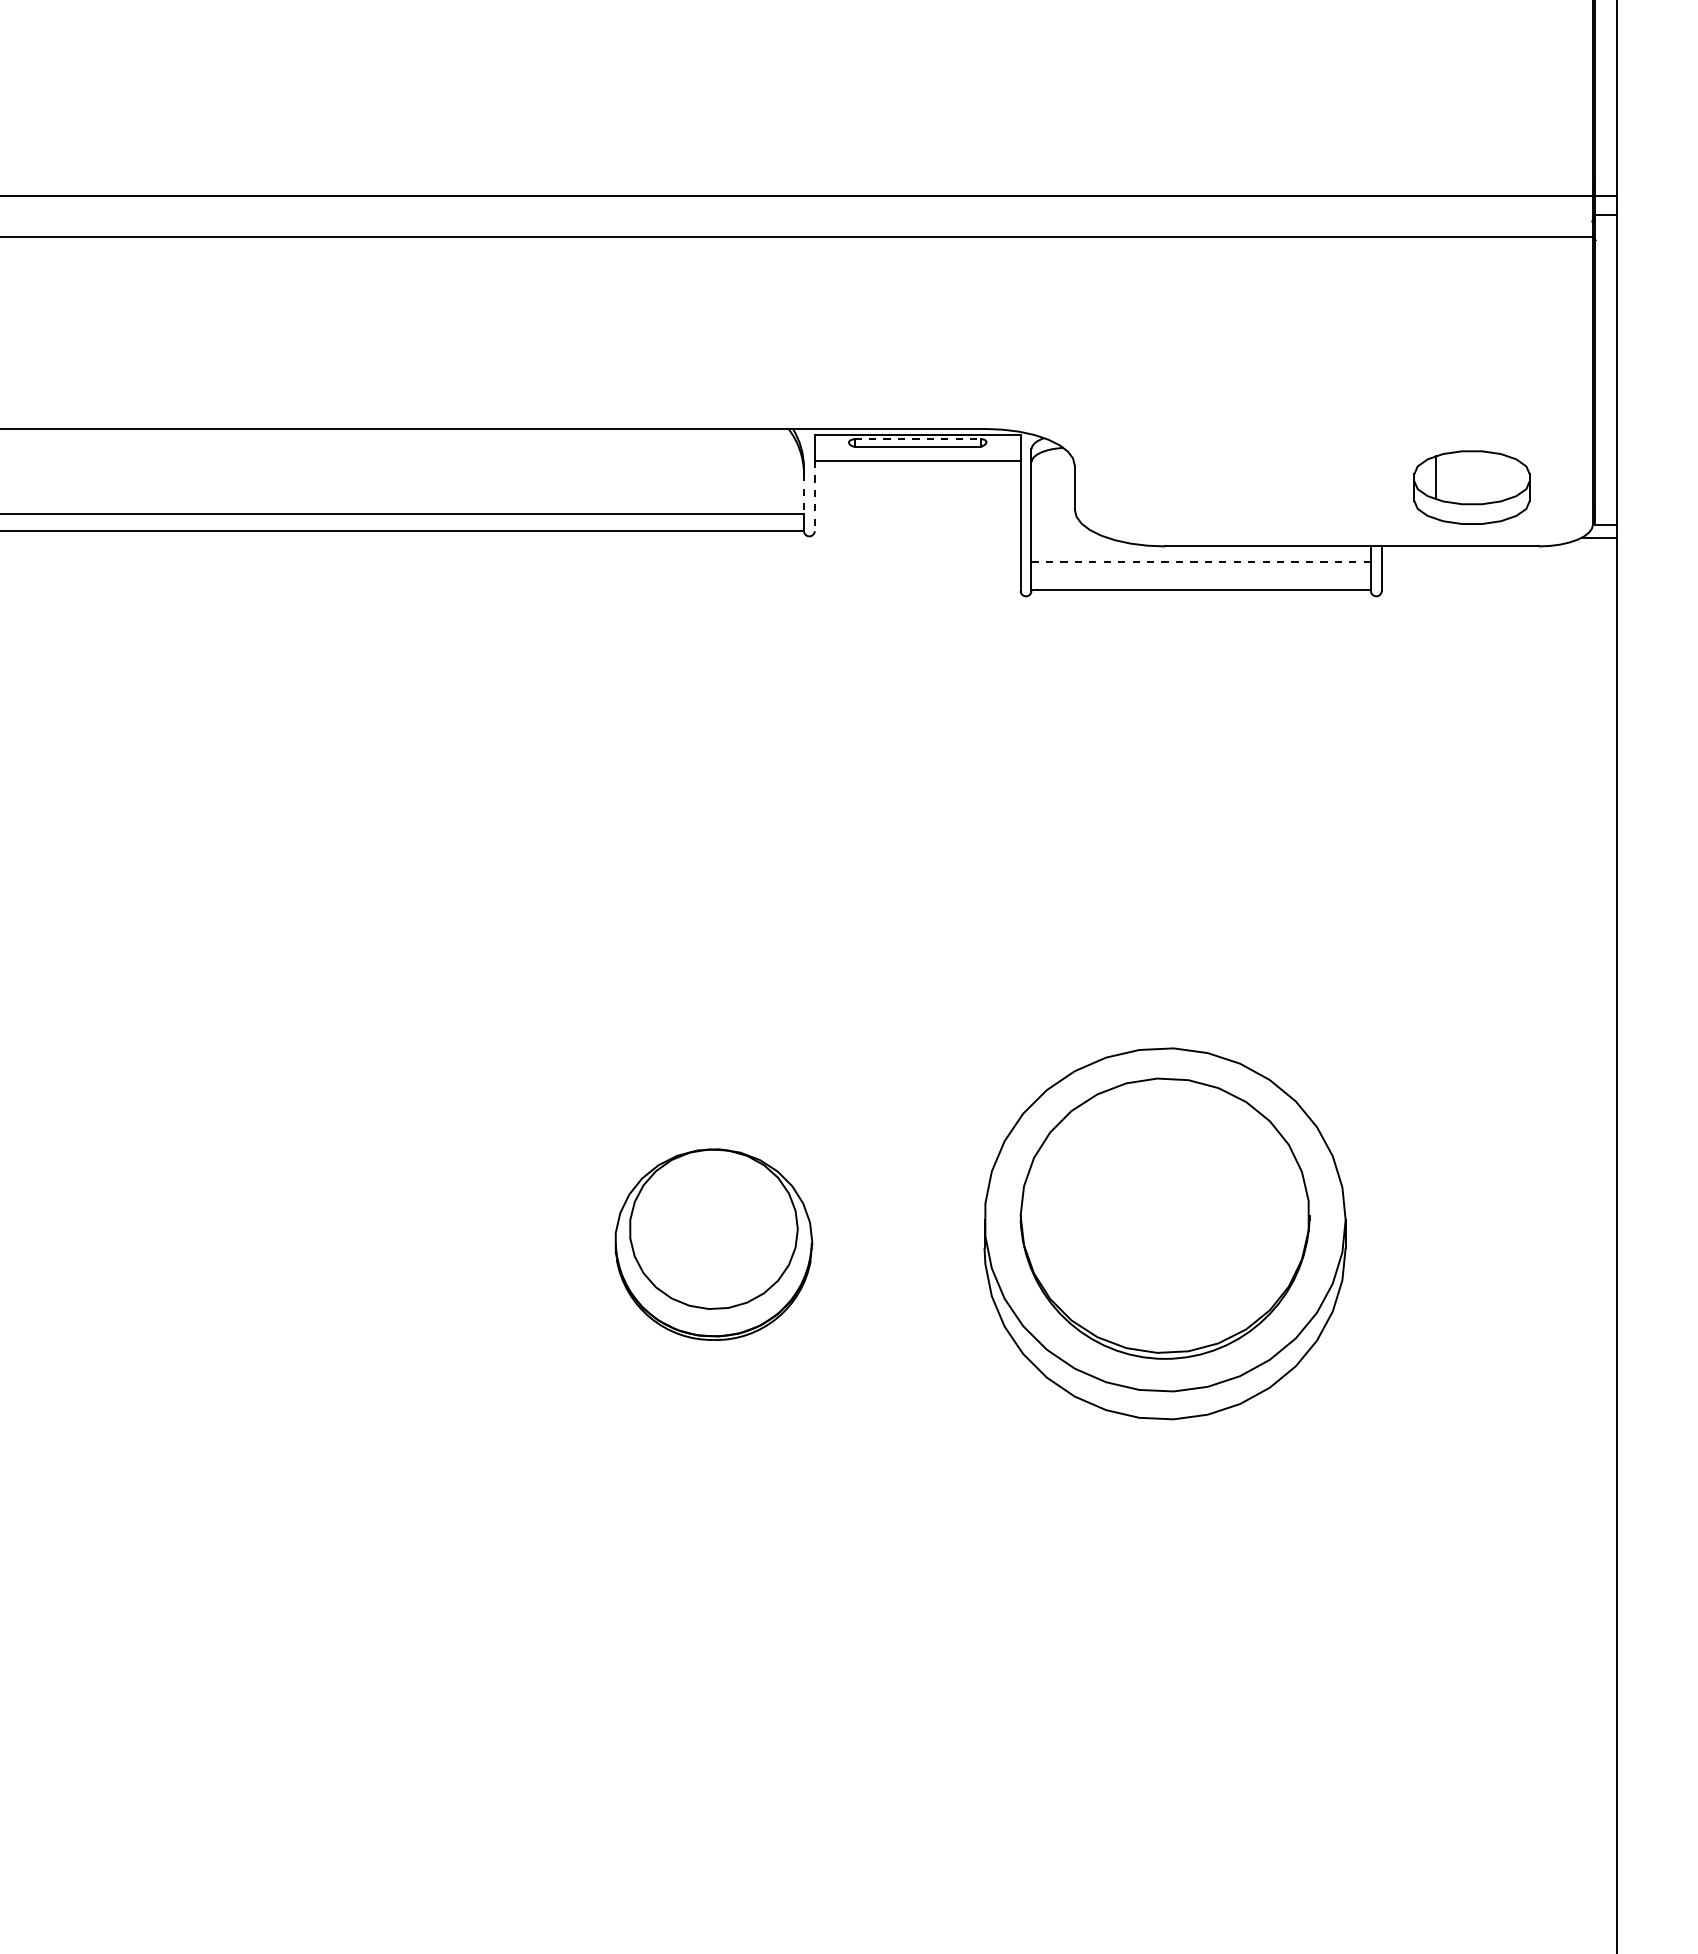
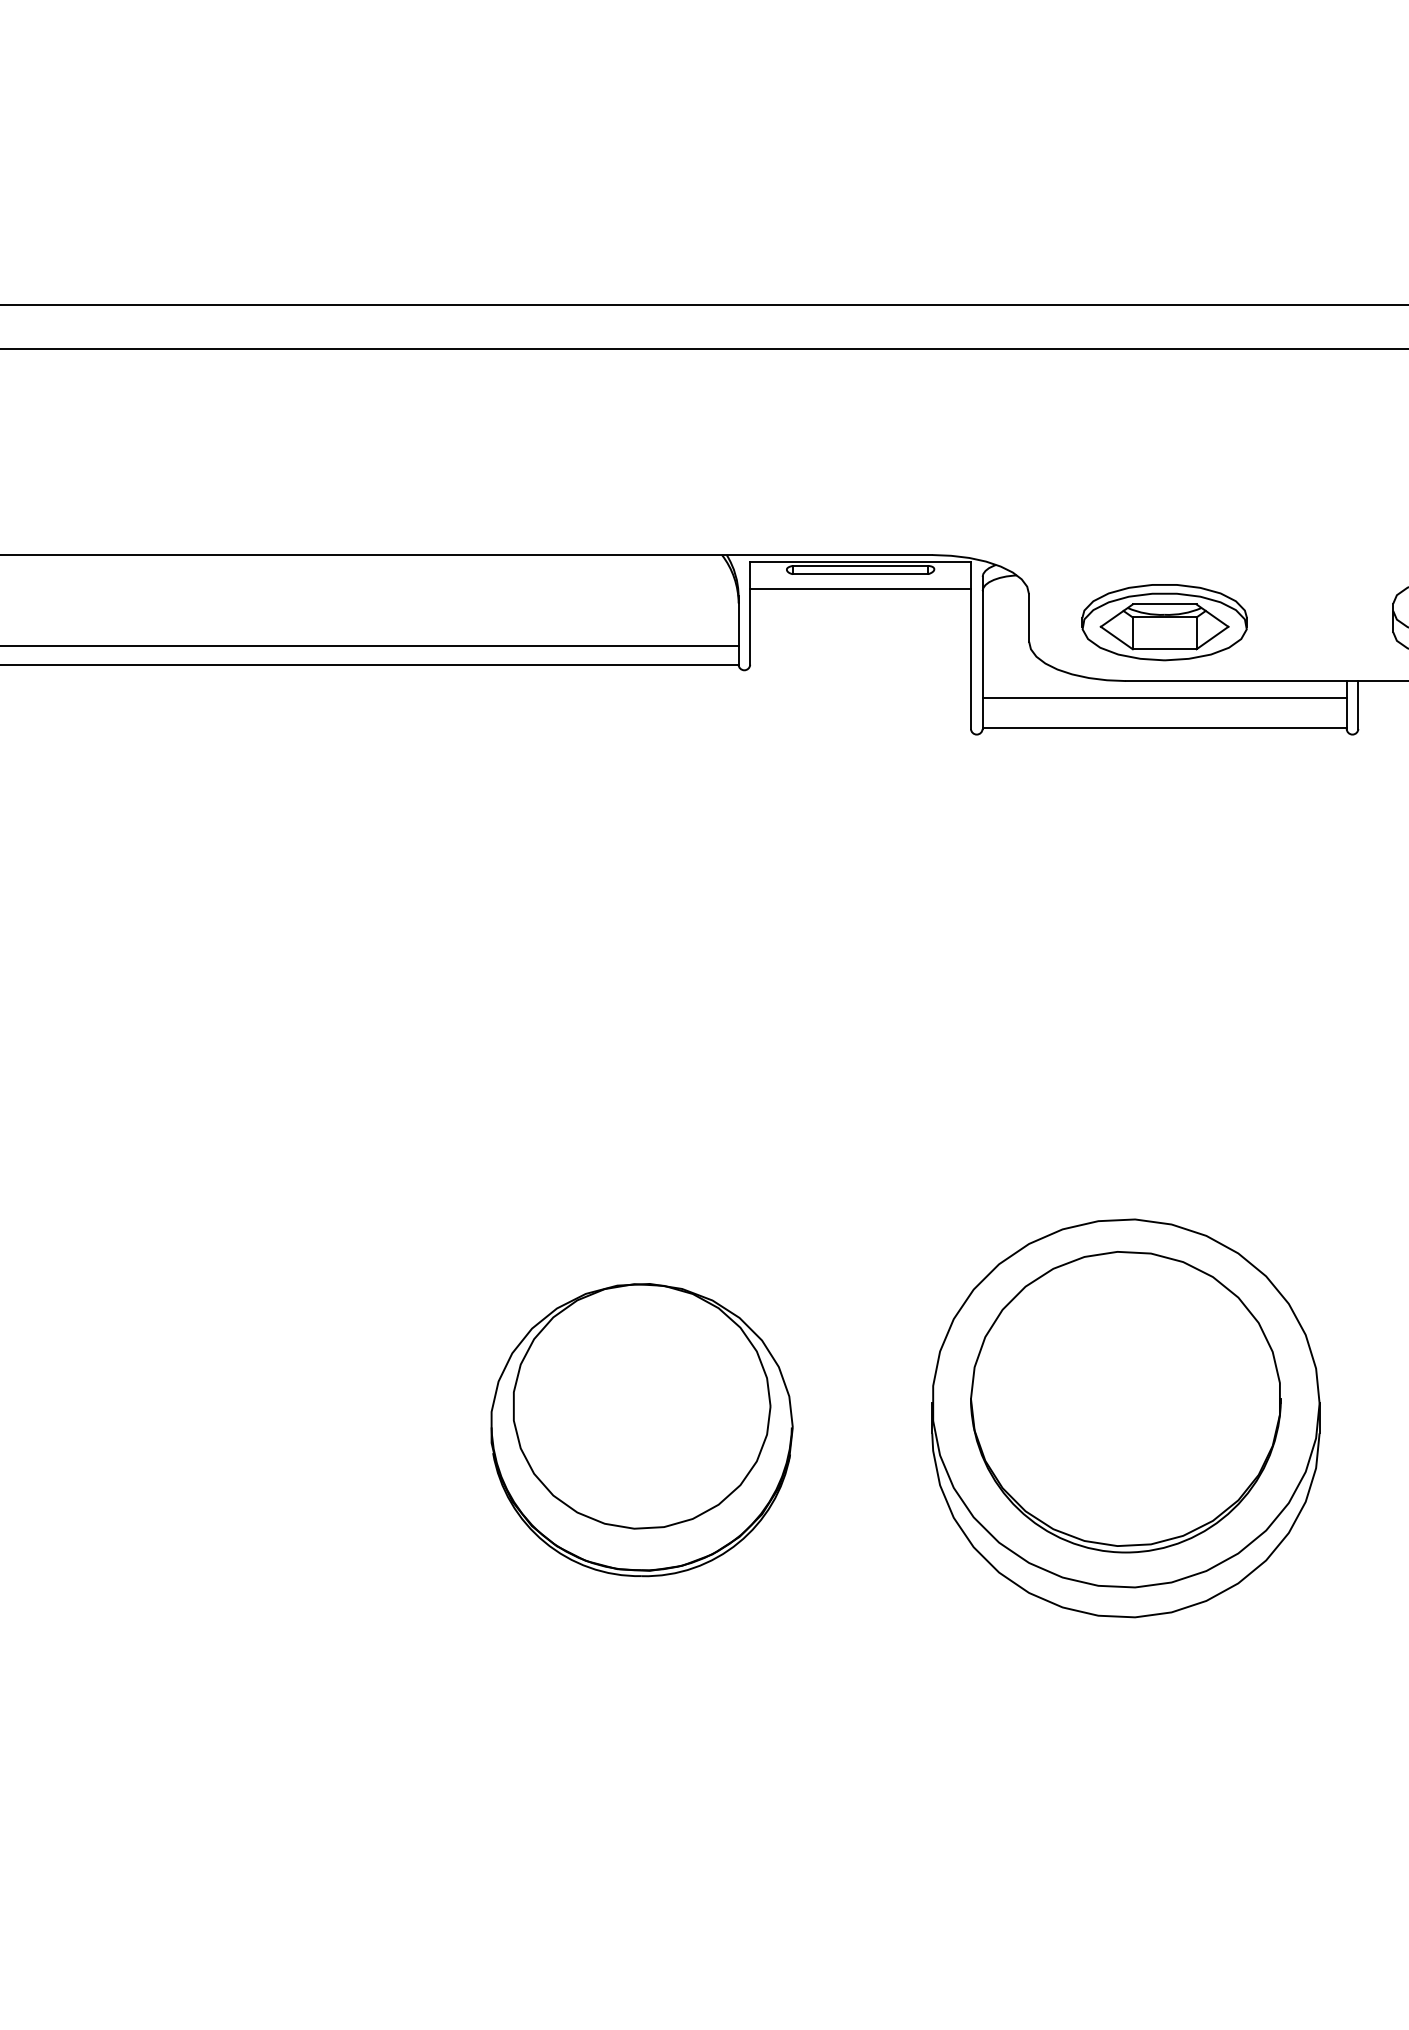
line: (918, 439) -> (861, 566), dashed -> solid
part: (1200, 491) -> (1163, 622), added
line: (803, 494) -> (738, 625), dashed -> solid
line: (814, 496) -> (749, 627), dashed -> solid
line: (1201, 562) -> (1164, 698), dashed -> solid
part: (713, 1244) -> (641, 1429), size x1.43

